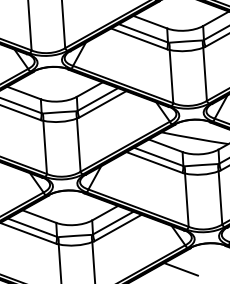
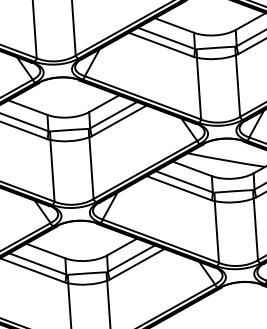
line: (180, 269) -> (209, 312), removed

